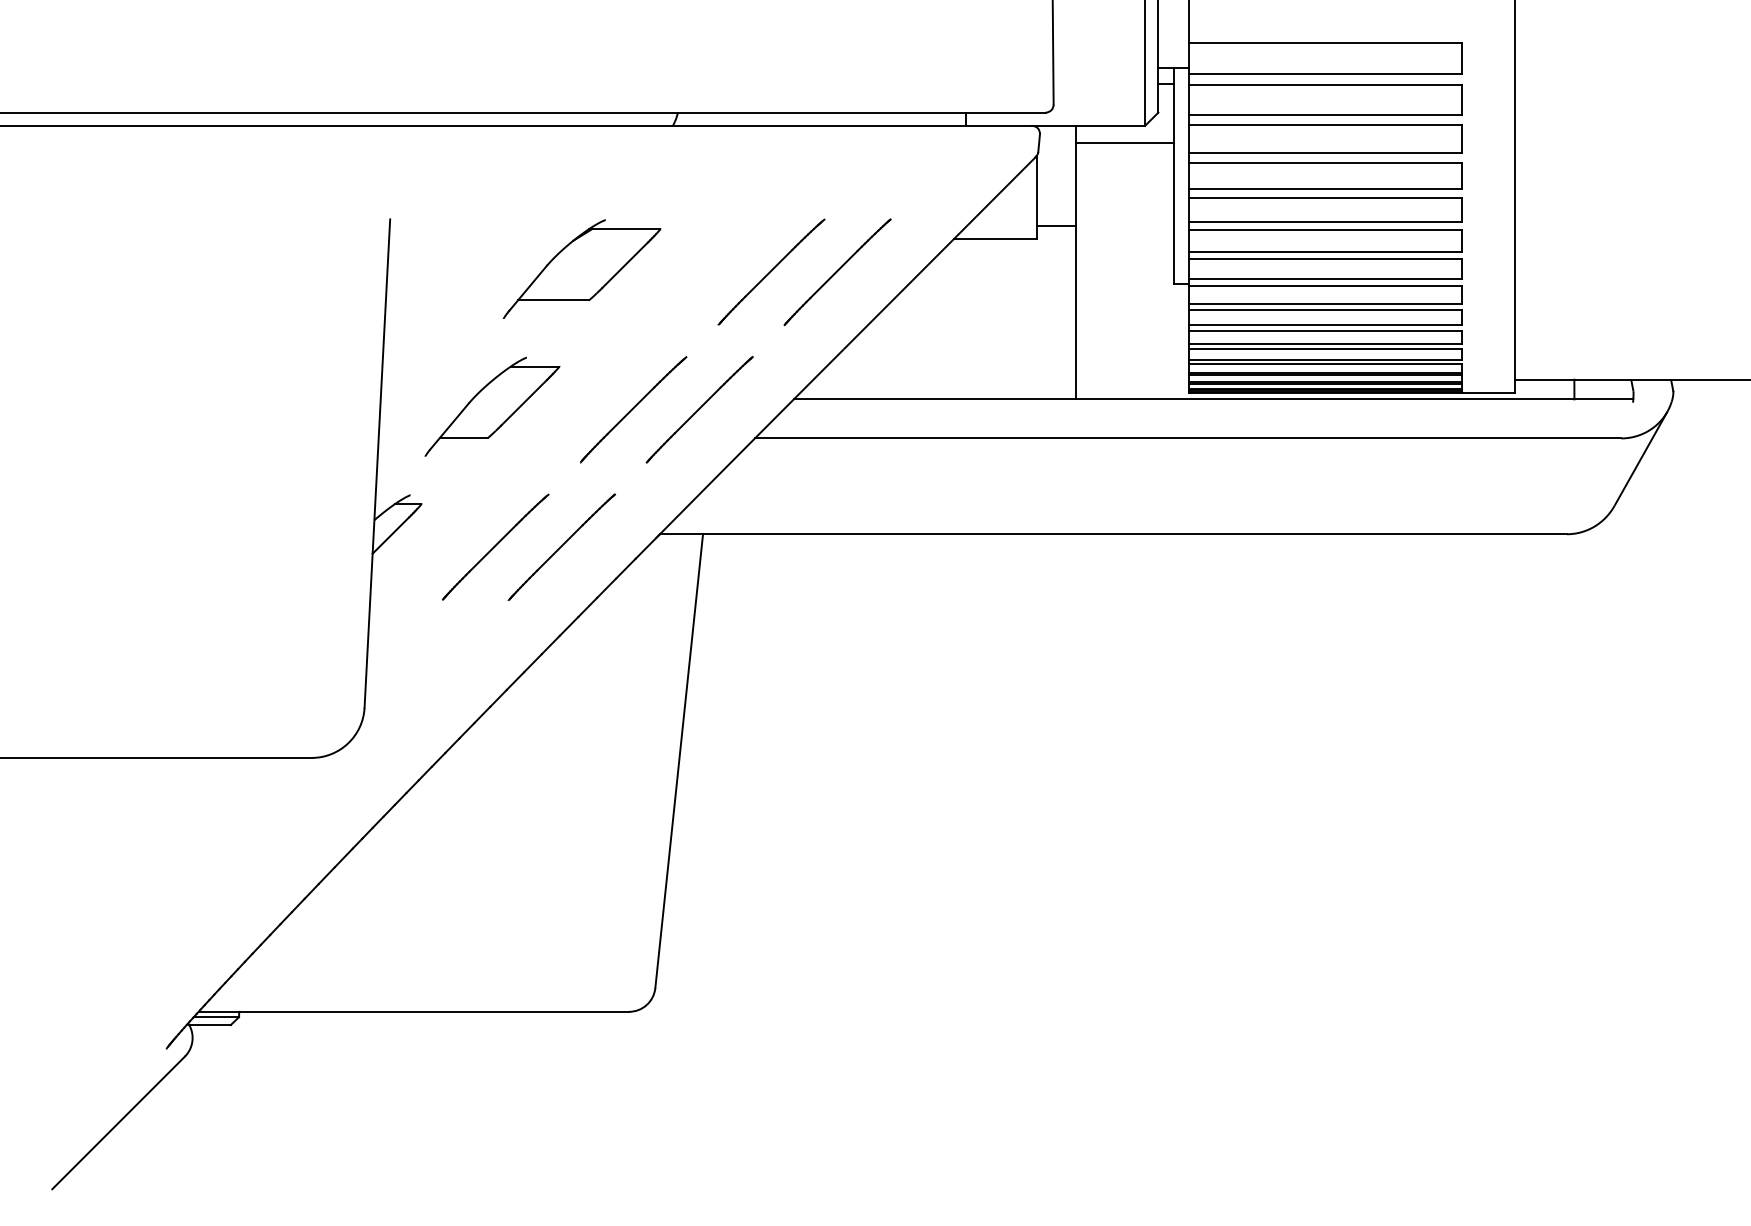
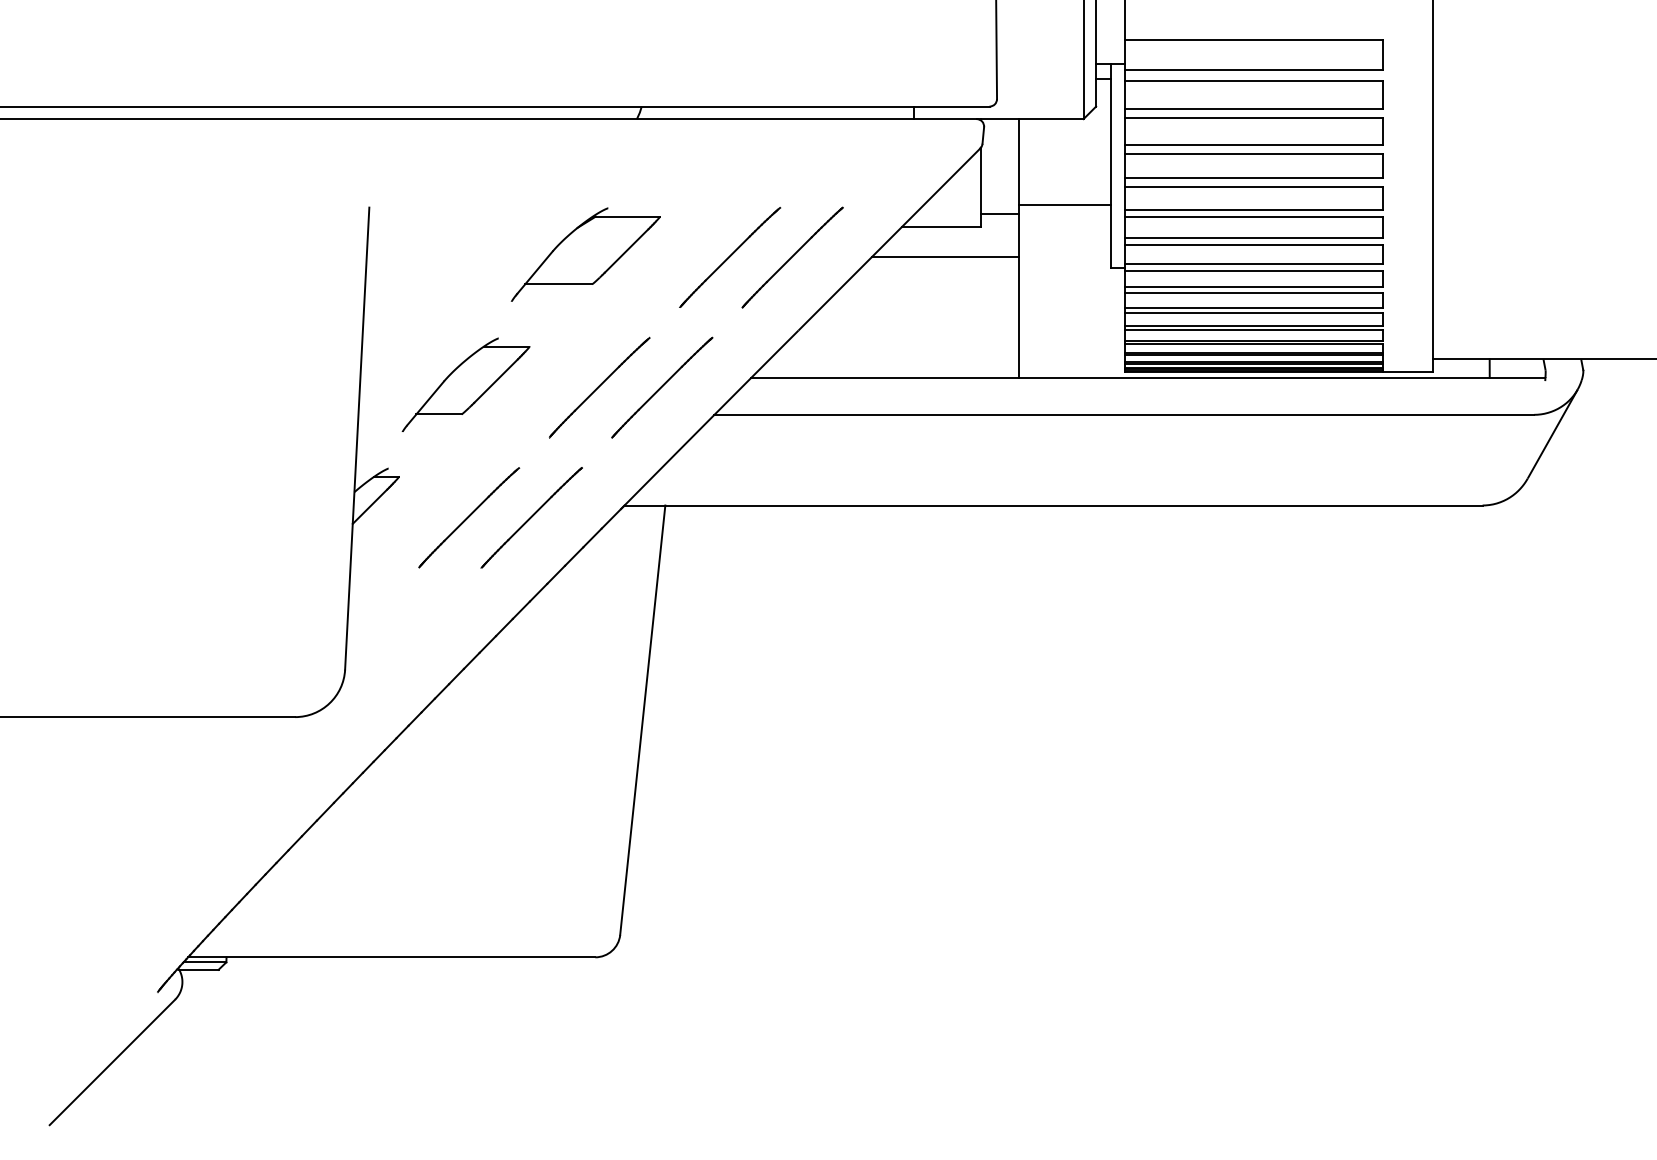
line: (1124, 143) -> (1064, 204), moved
part: (581, 268) -> (585, 254), moved
line: (998, 272) -> (944, 257), added

